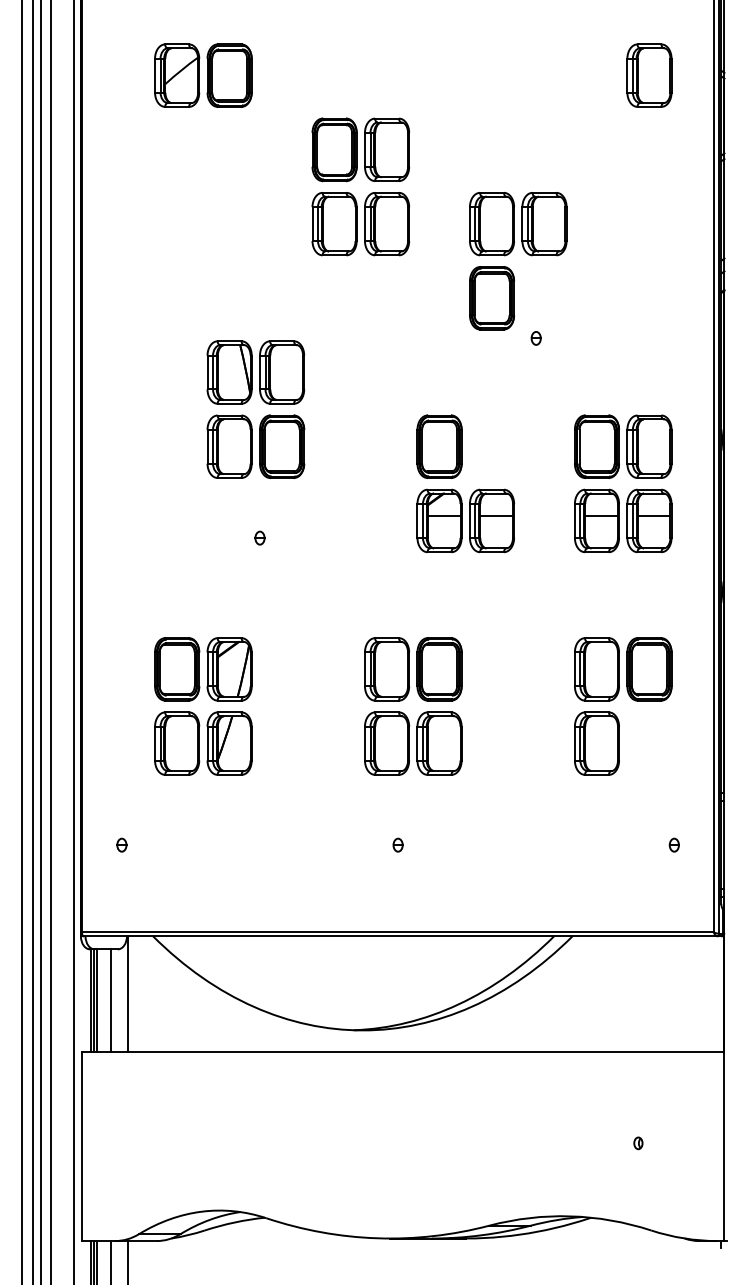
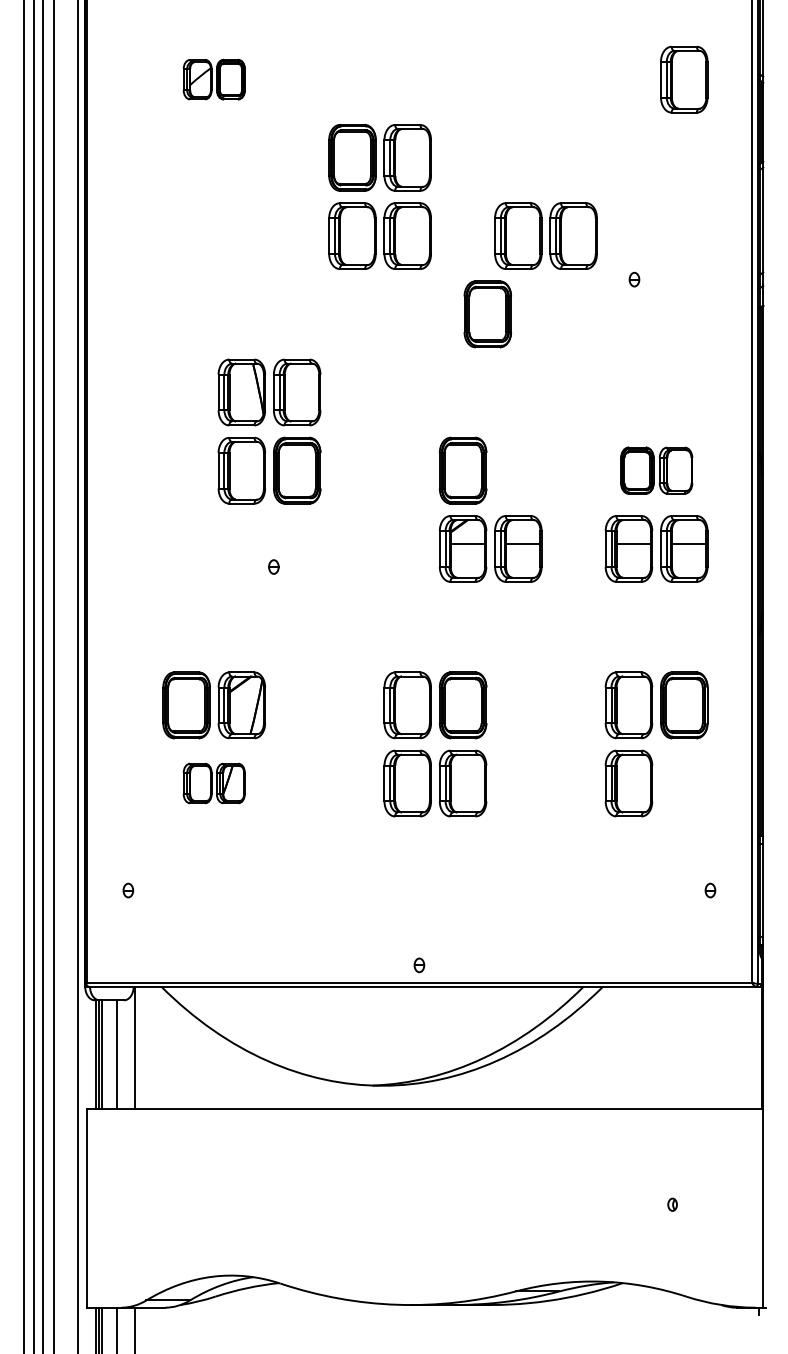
part: (203, 75) -> (214, 79), size x0.6
part: (492, 298) -> (488, 314), moved
part: (535, 338) -> (633, 279), moved
part: (623, 446) -> (656, 470), size x0.7
part: (203, 743) -> (214, 783), size x0.6
part: (397, 844) -> (418, 964), moved

